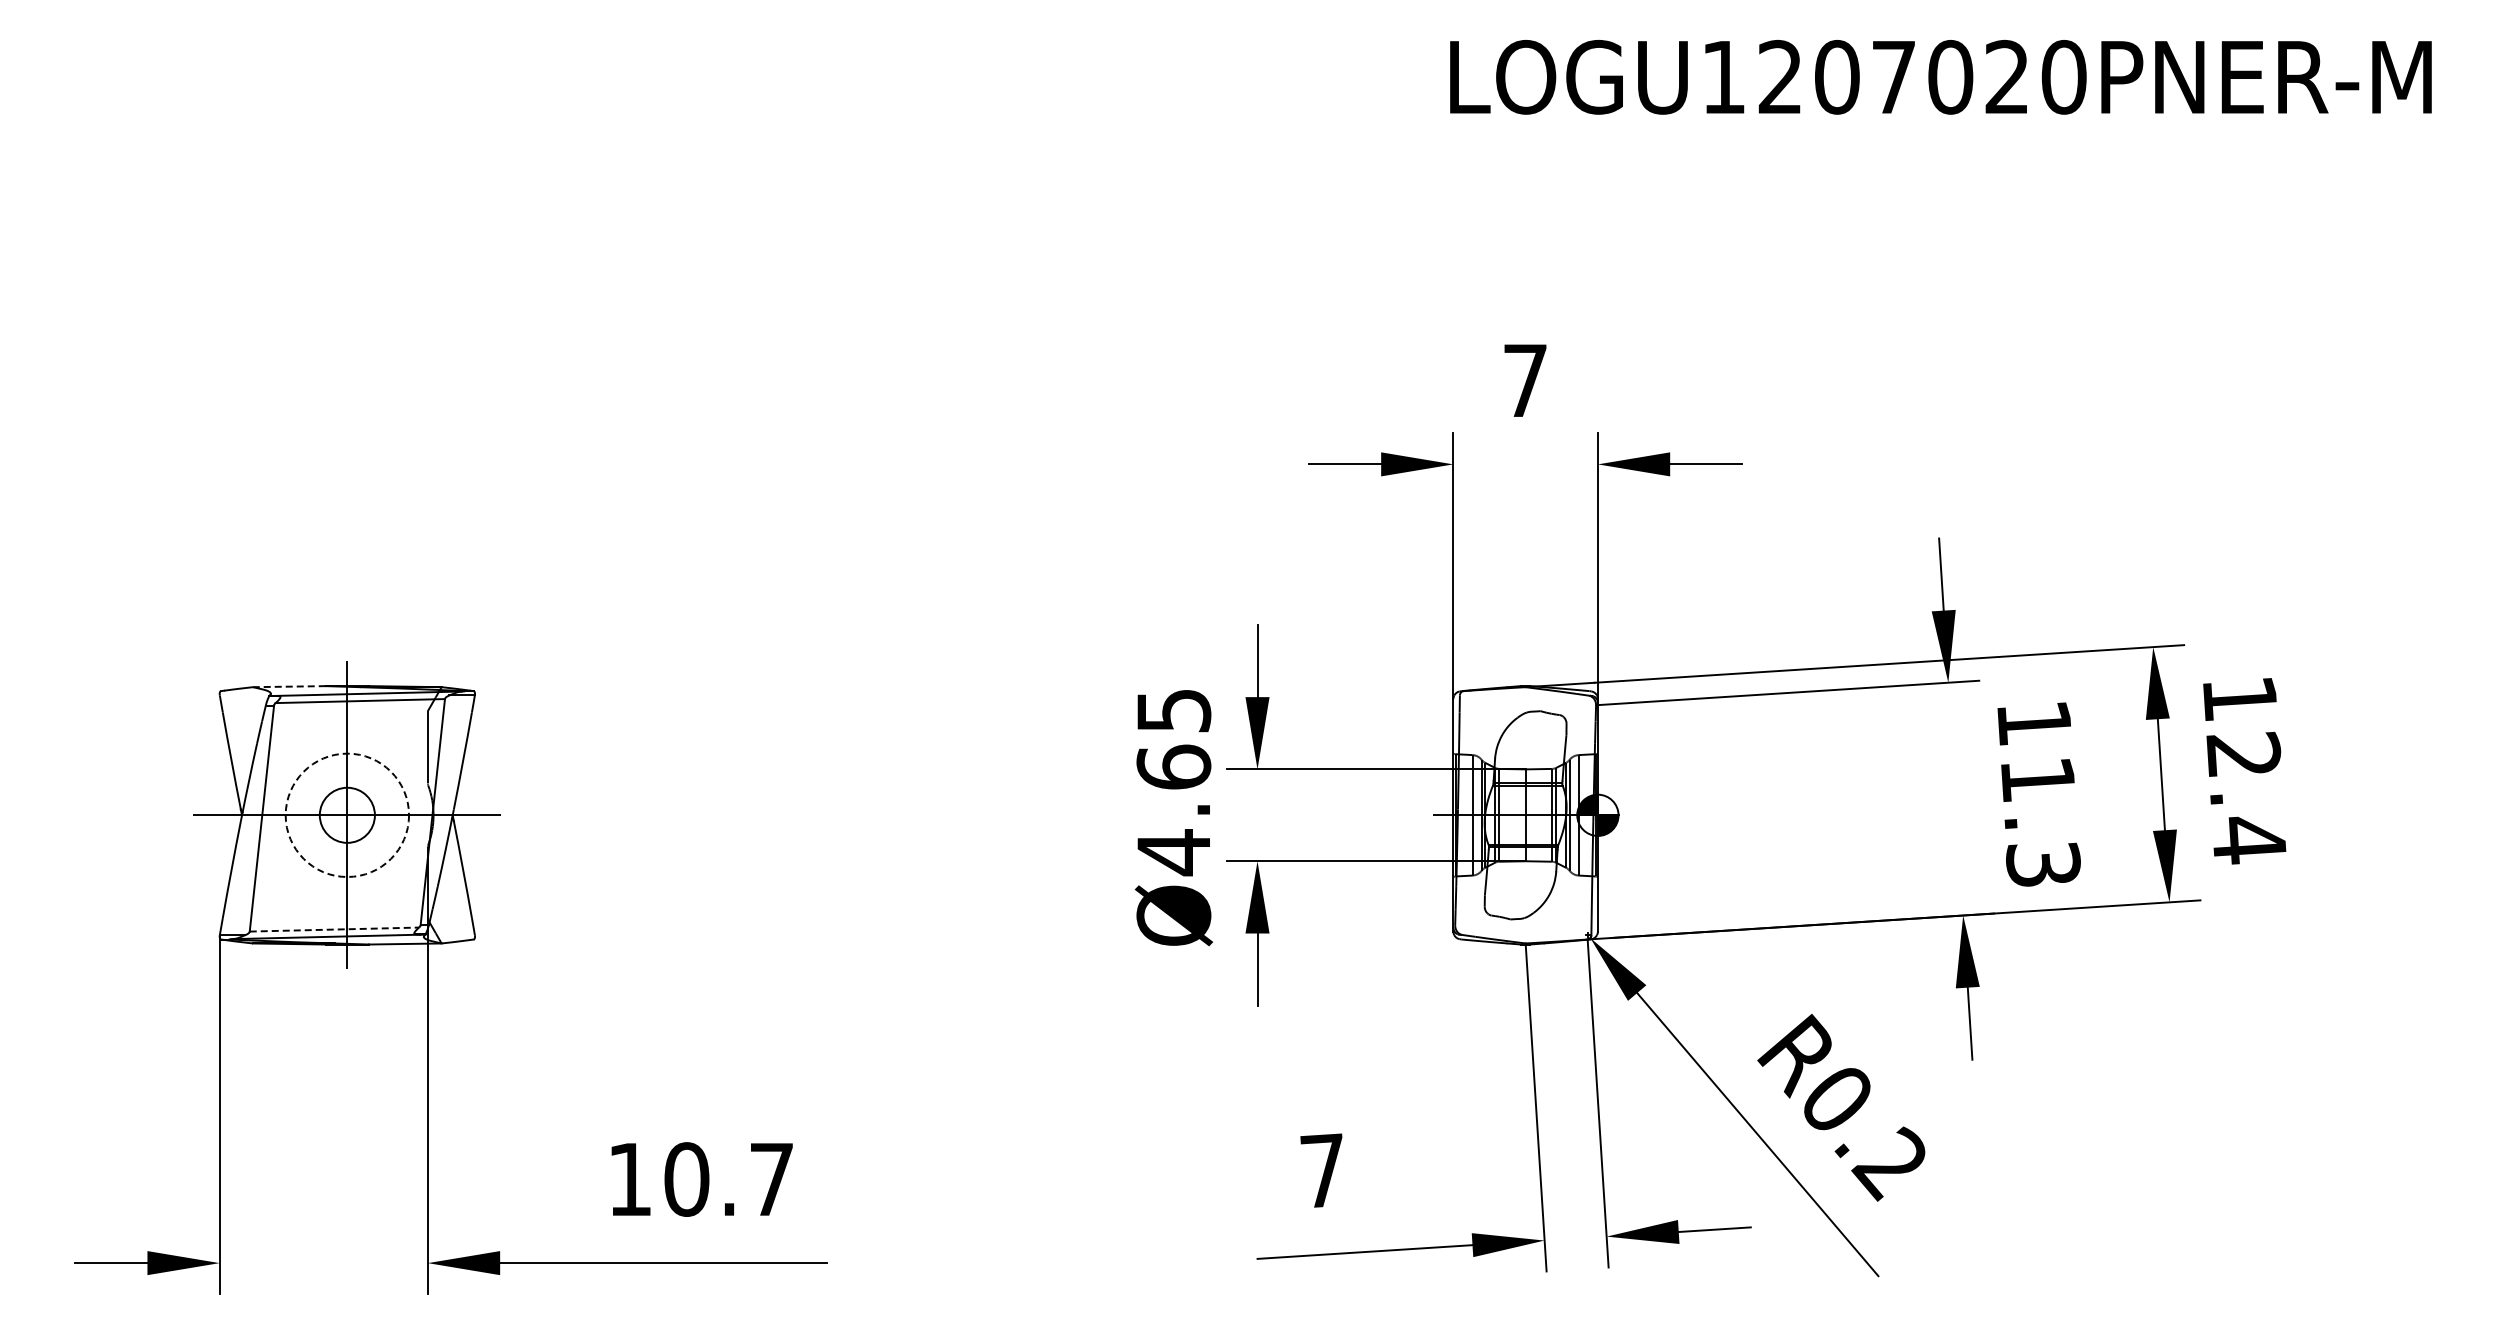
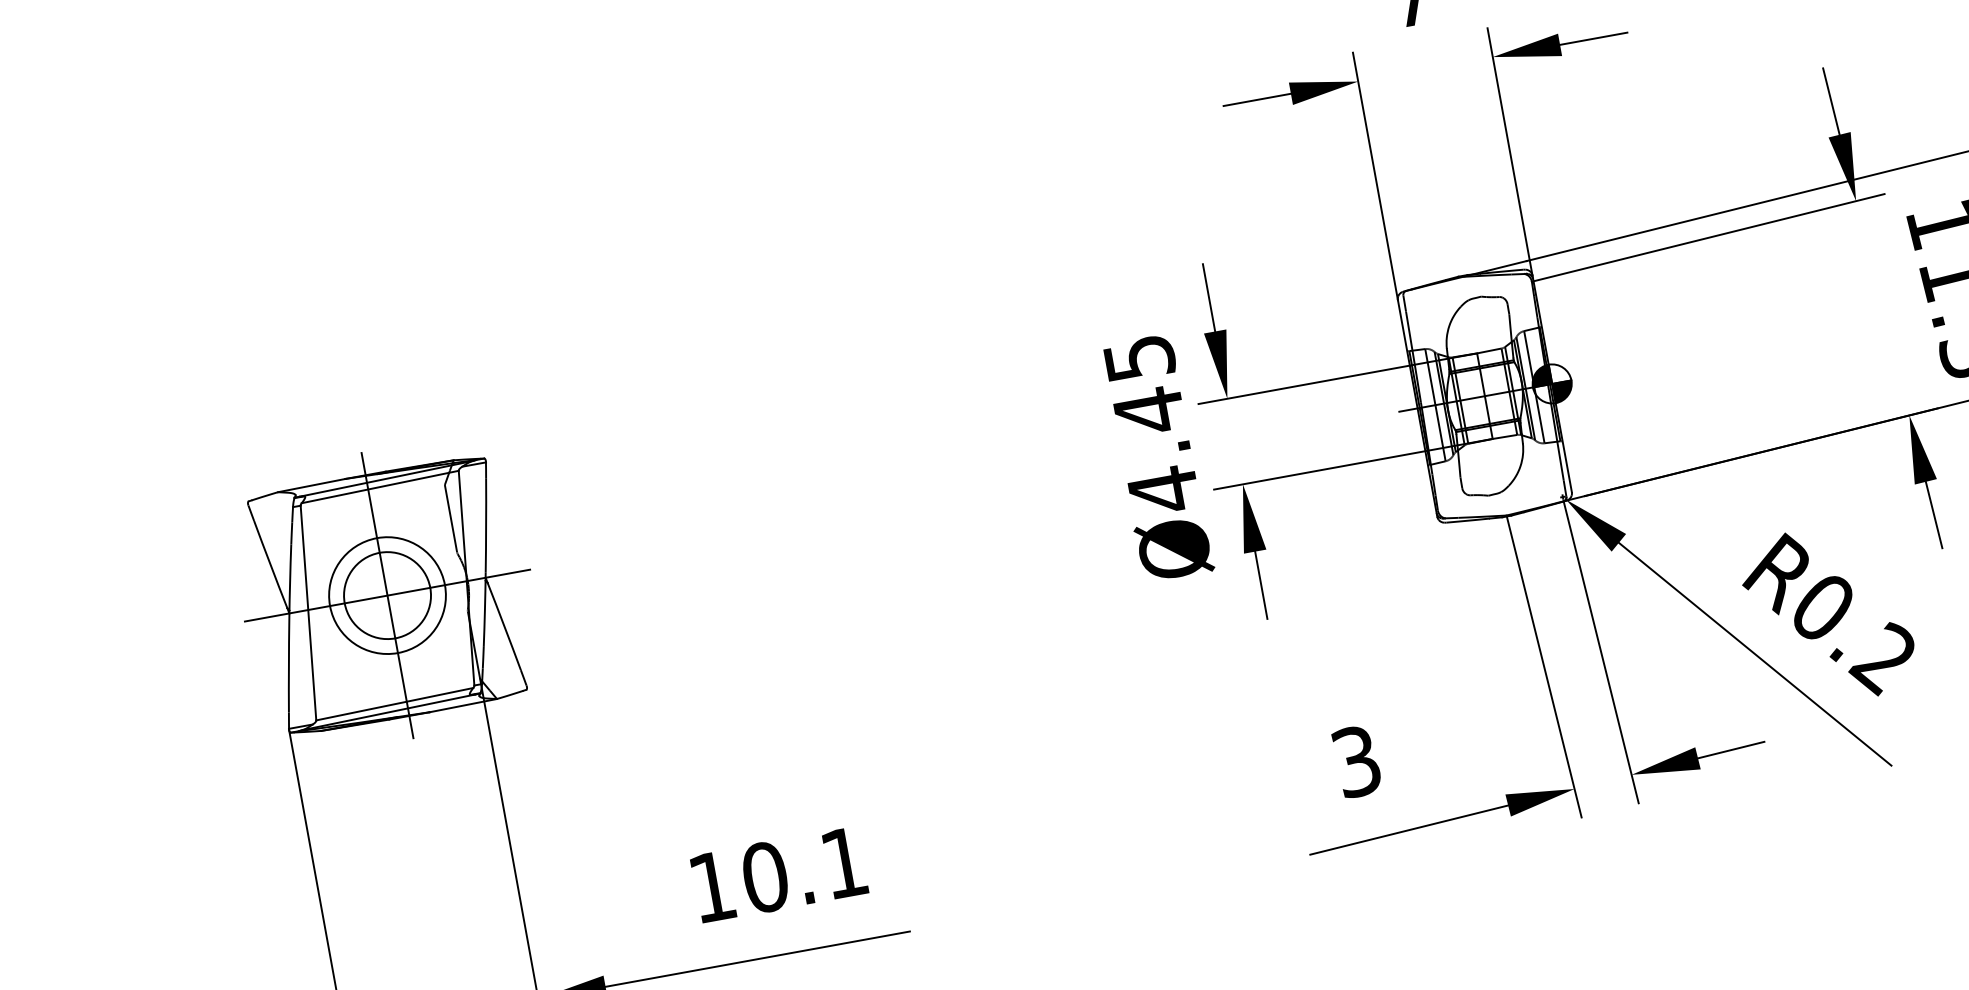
line: (288, 686) -> (310, 485), dashed -> solid
text: (1173, 767) -> (1148, 411), Ø4.65 -> Ø4.45
circle: (347, 815) -> (387, 595), dashed -> solid
circle: (347, 815) -> (387, 595), size x1.67
line: (334, 929) -> (394, 704), dashed -> solid
text: (1322, 1170) -> (1355, 761), 7 -> 3
text: (771, 1179) -> (844, 863), 10.7 -> 10.1

